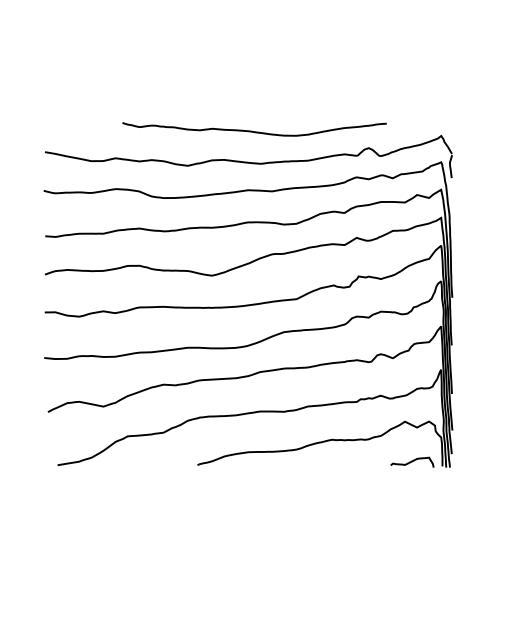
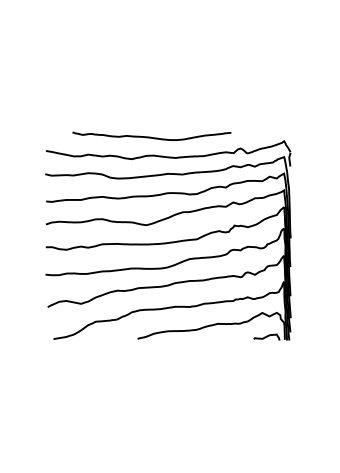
curve: (252, 129) -> (150, 136), moved

